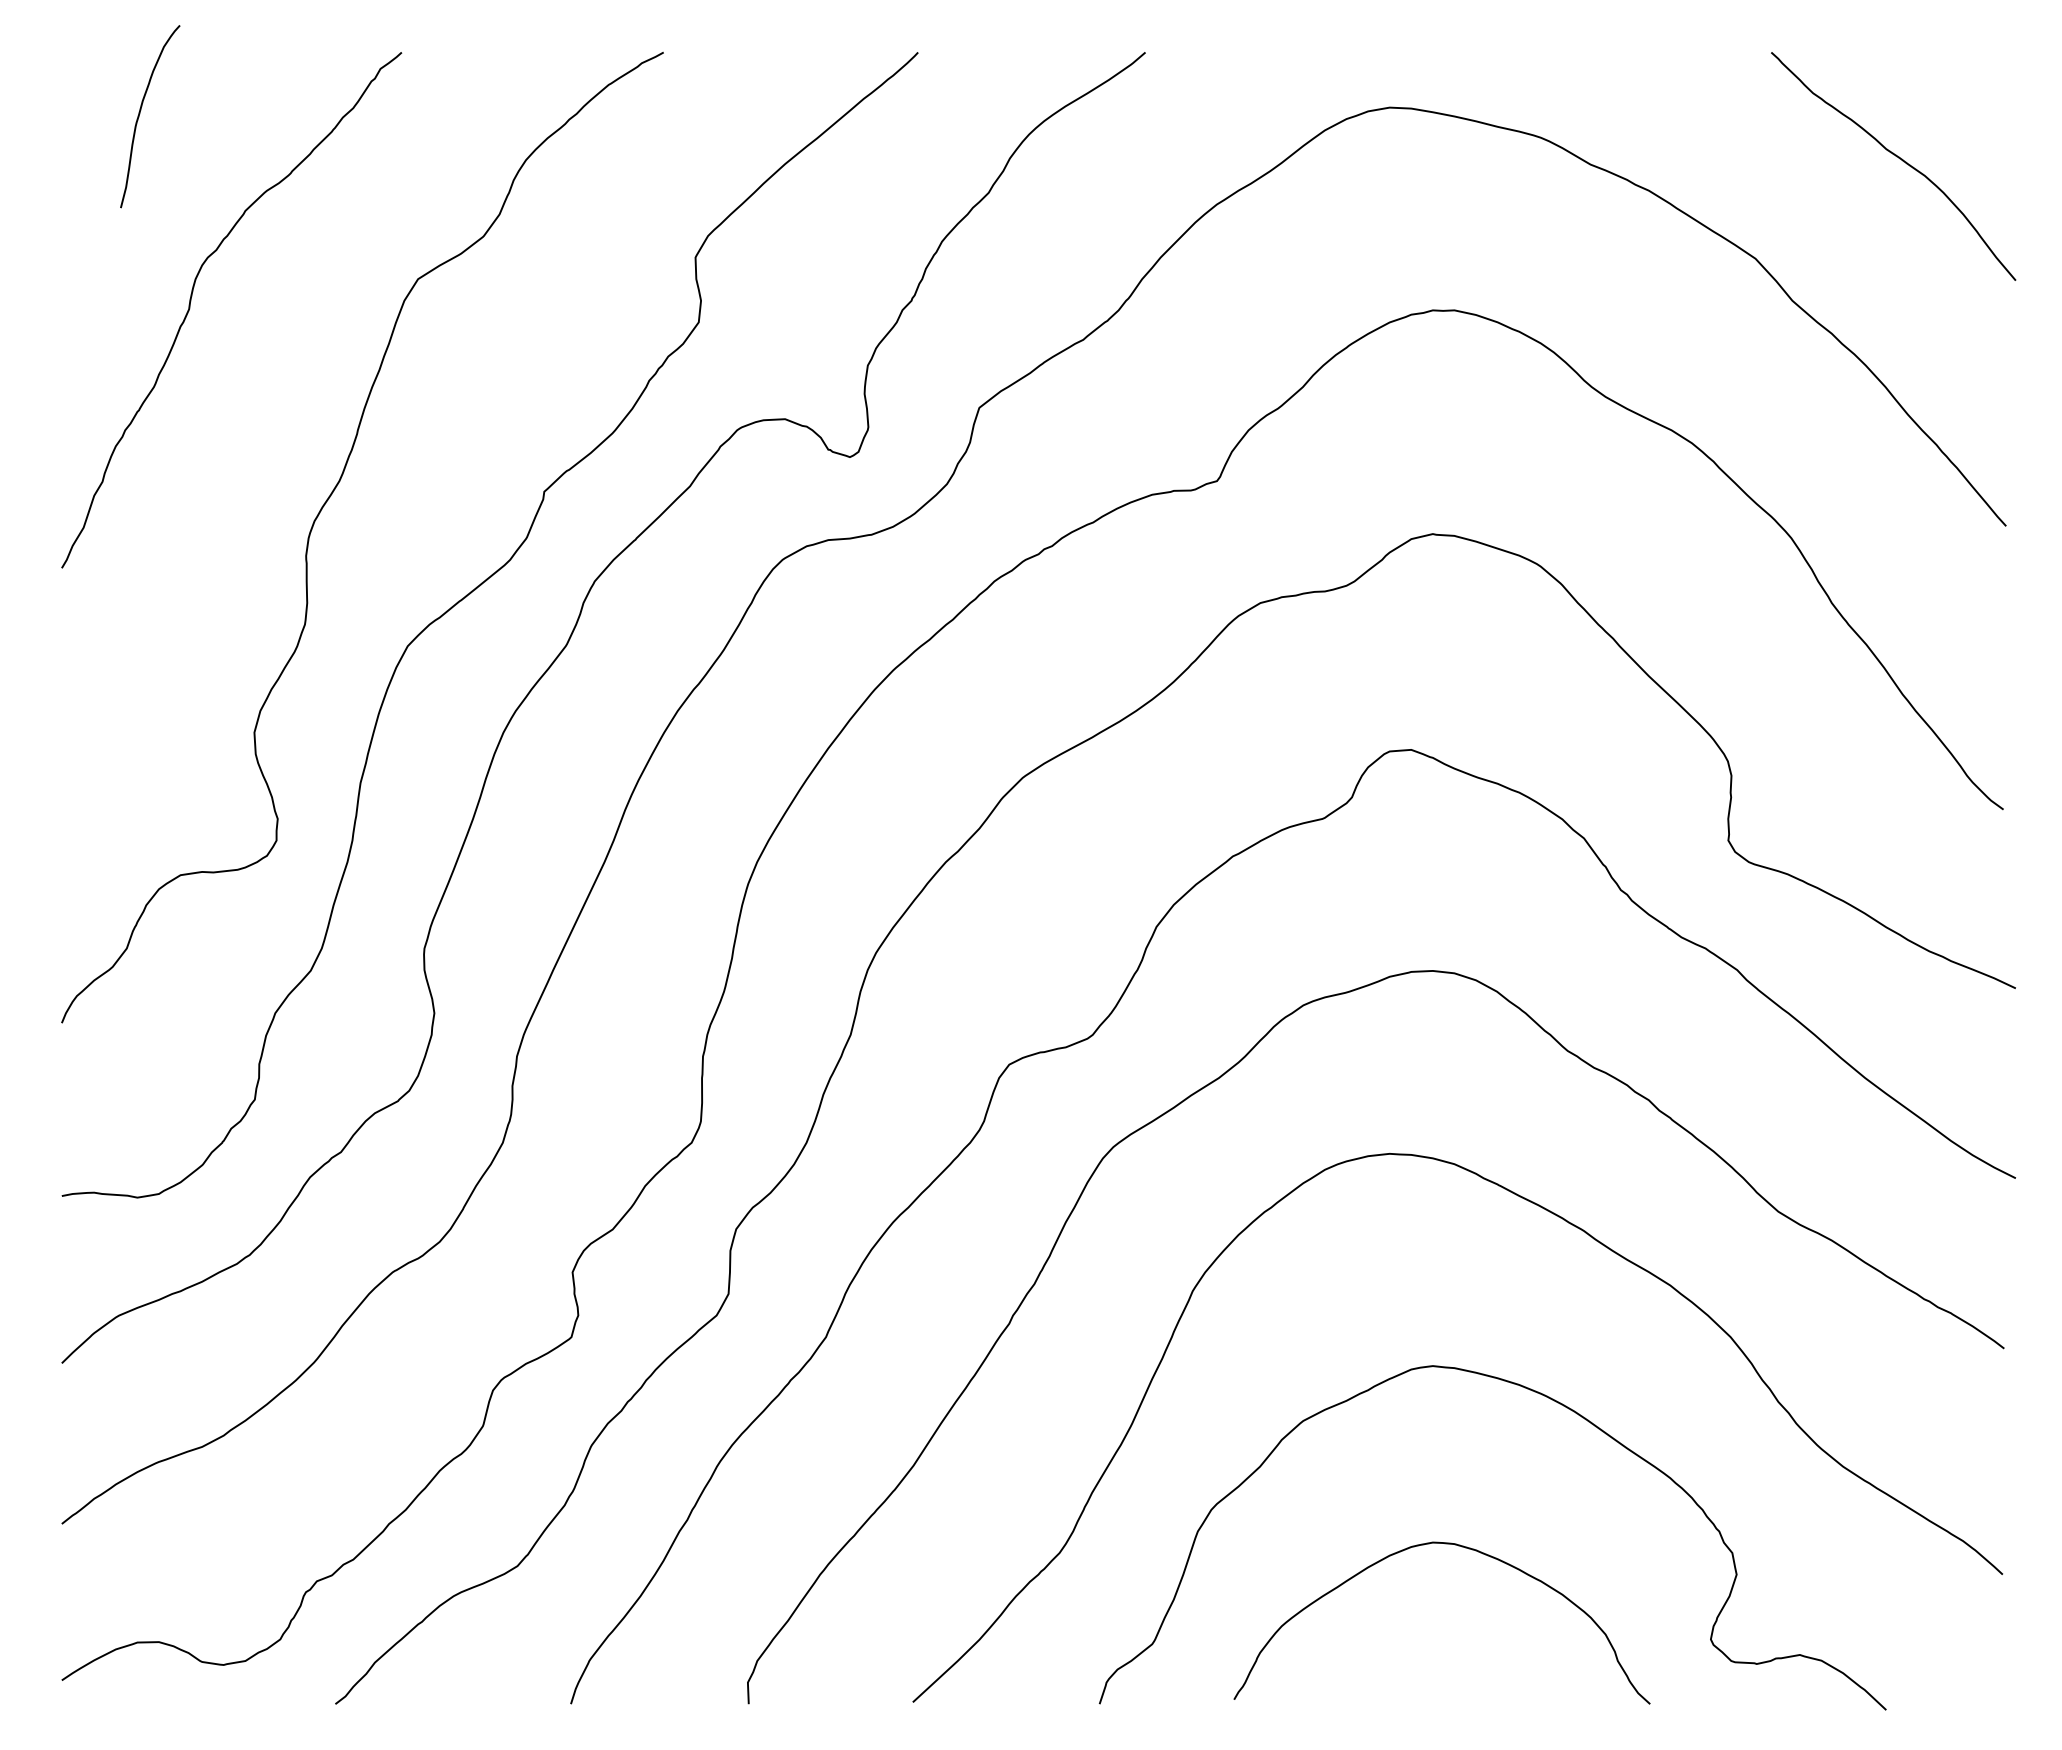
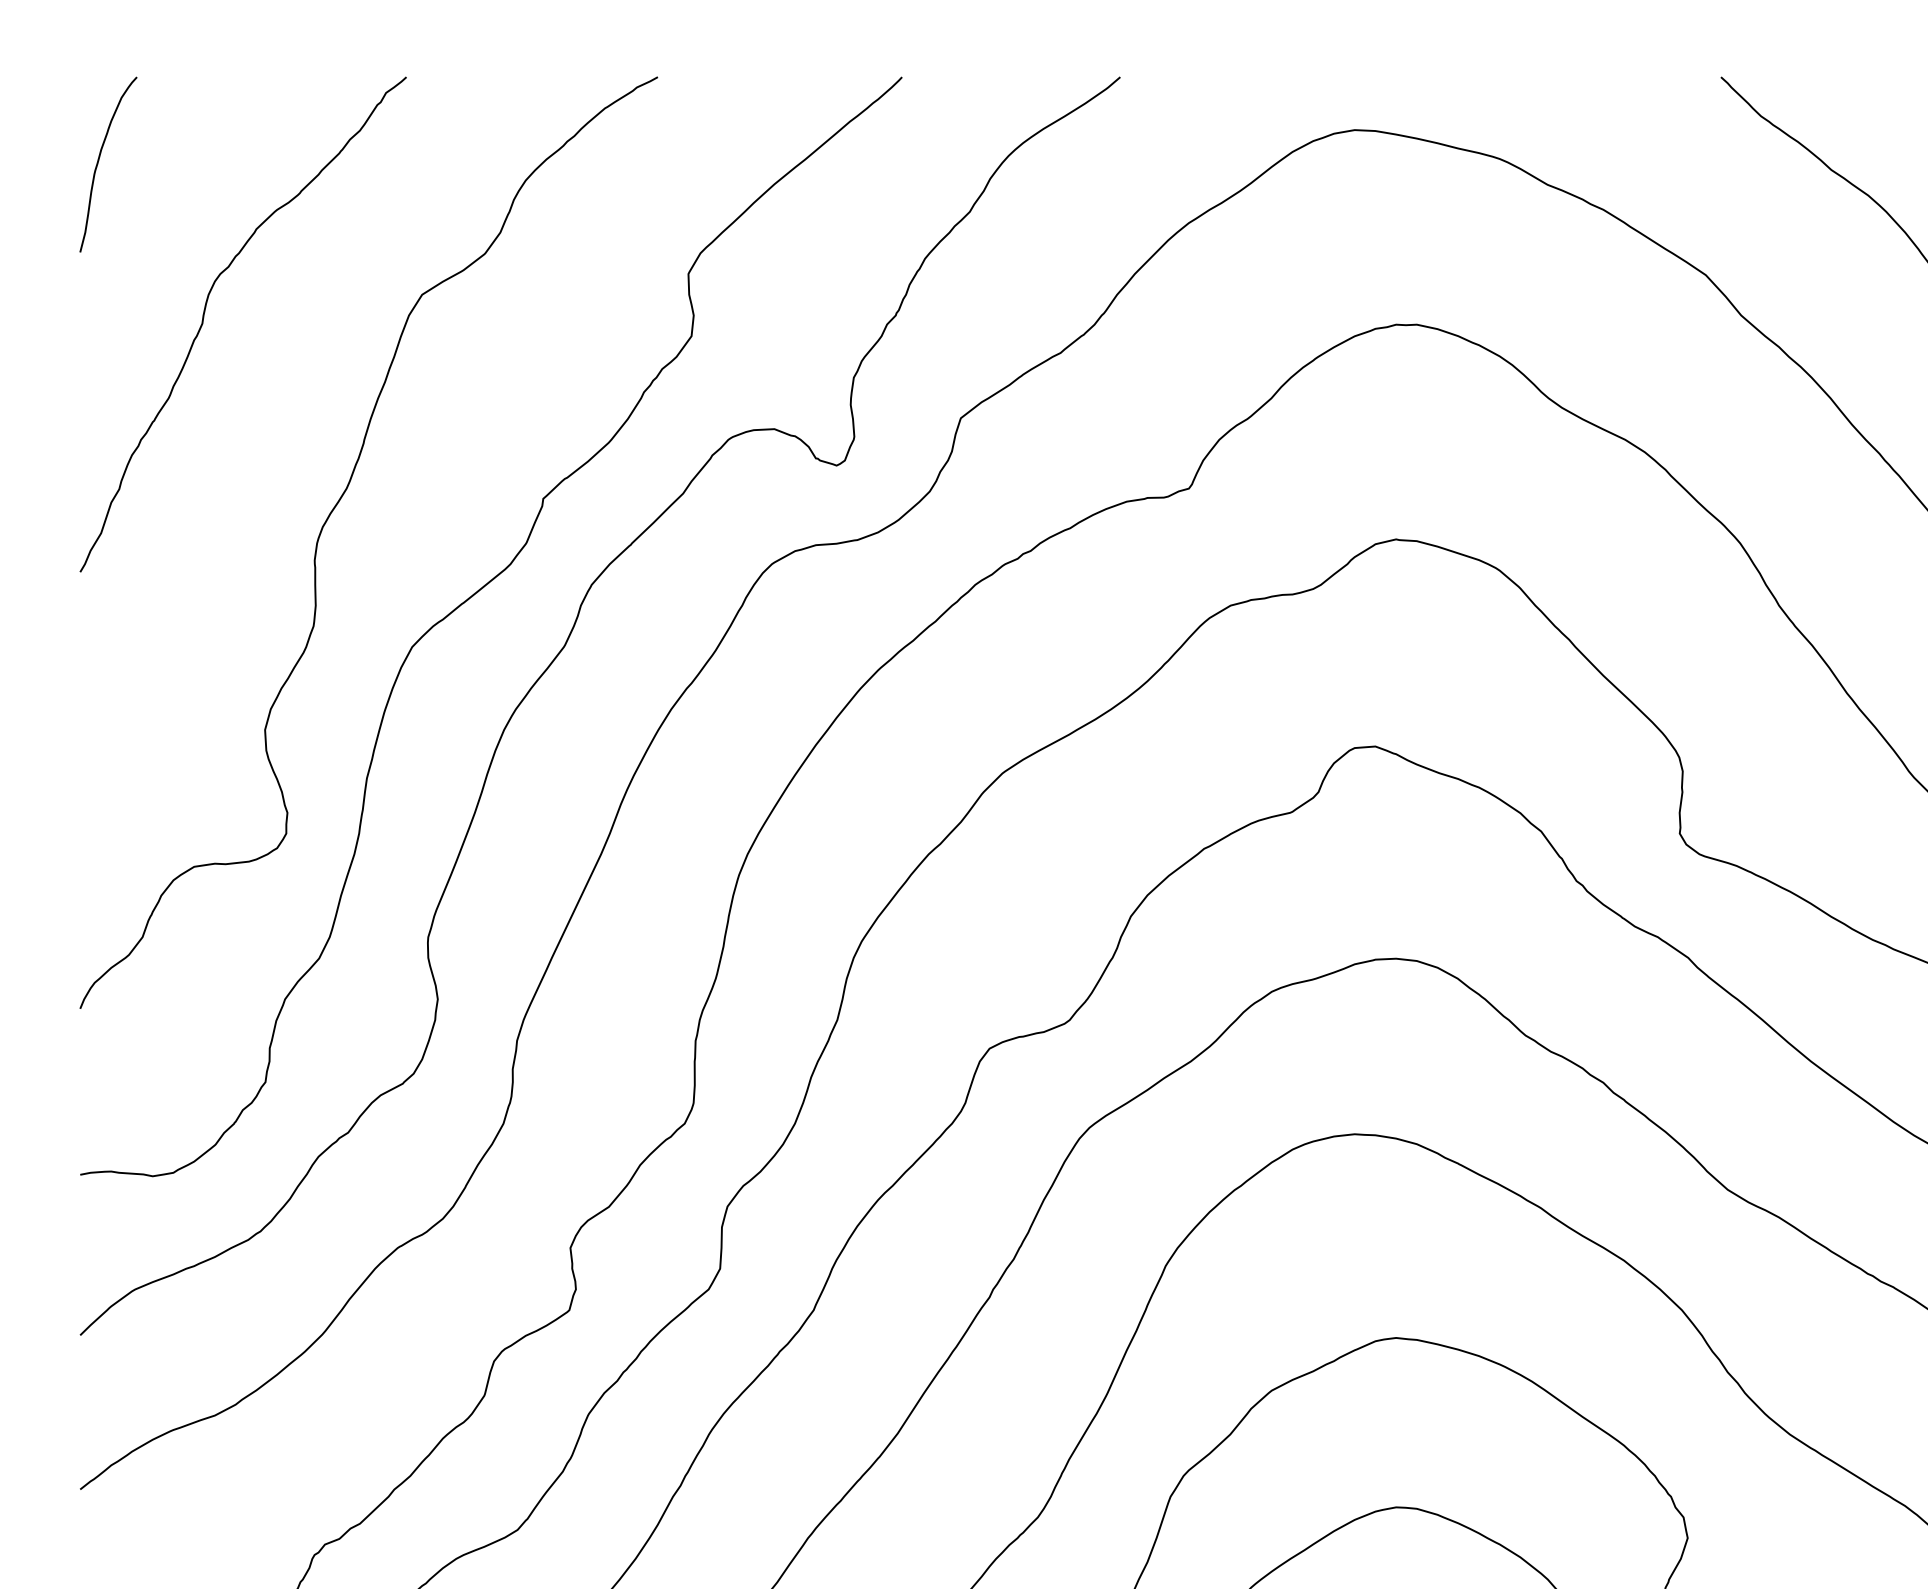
curve: (140, 114) -> (99, 162), moved

